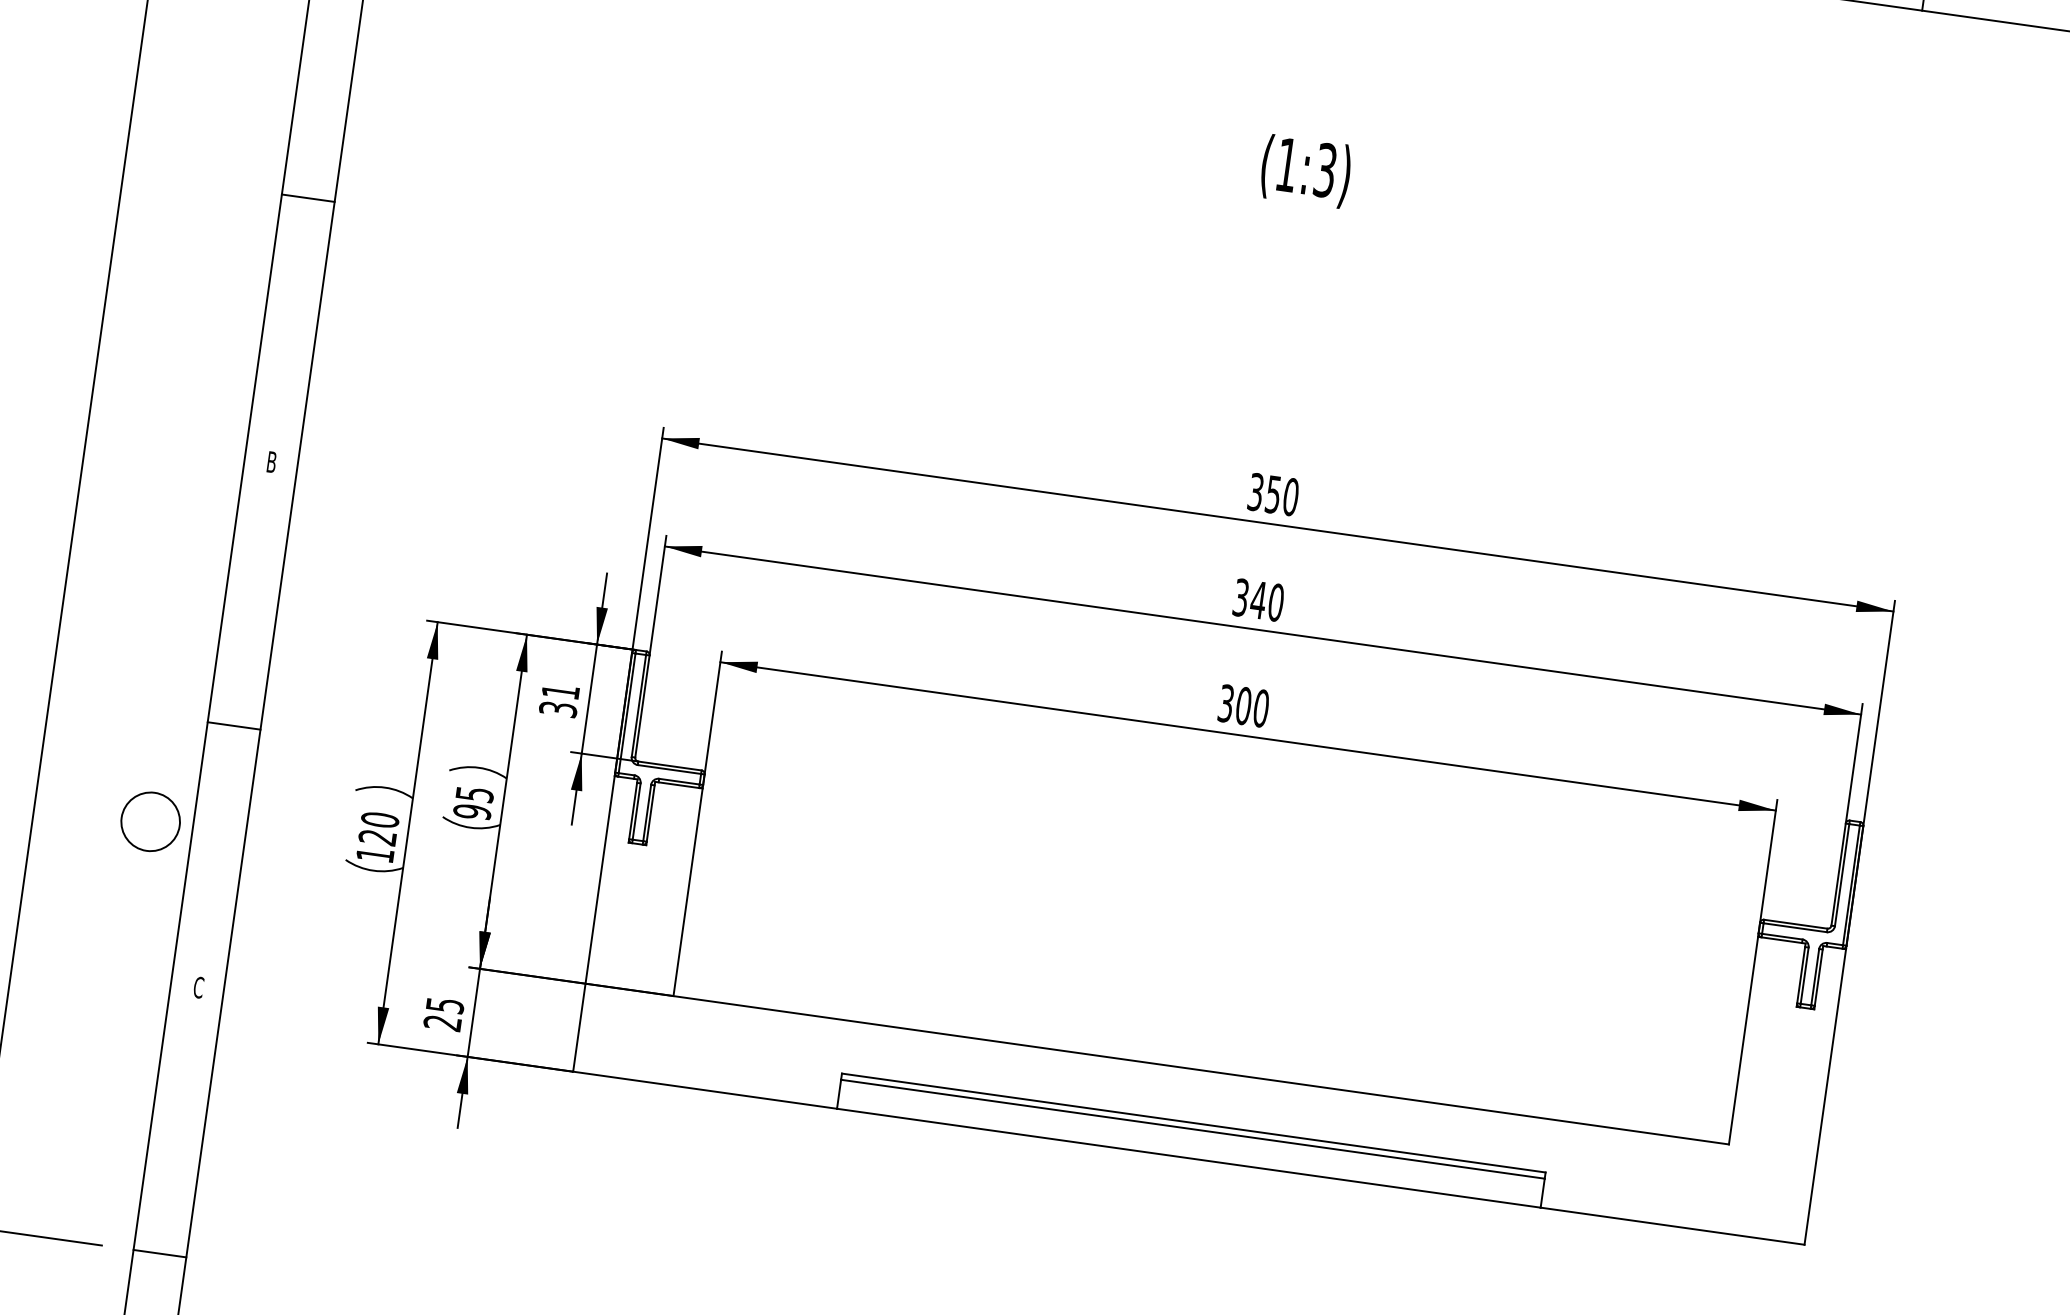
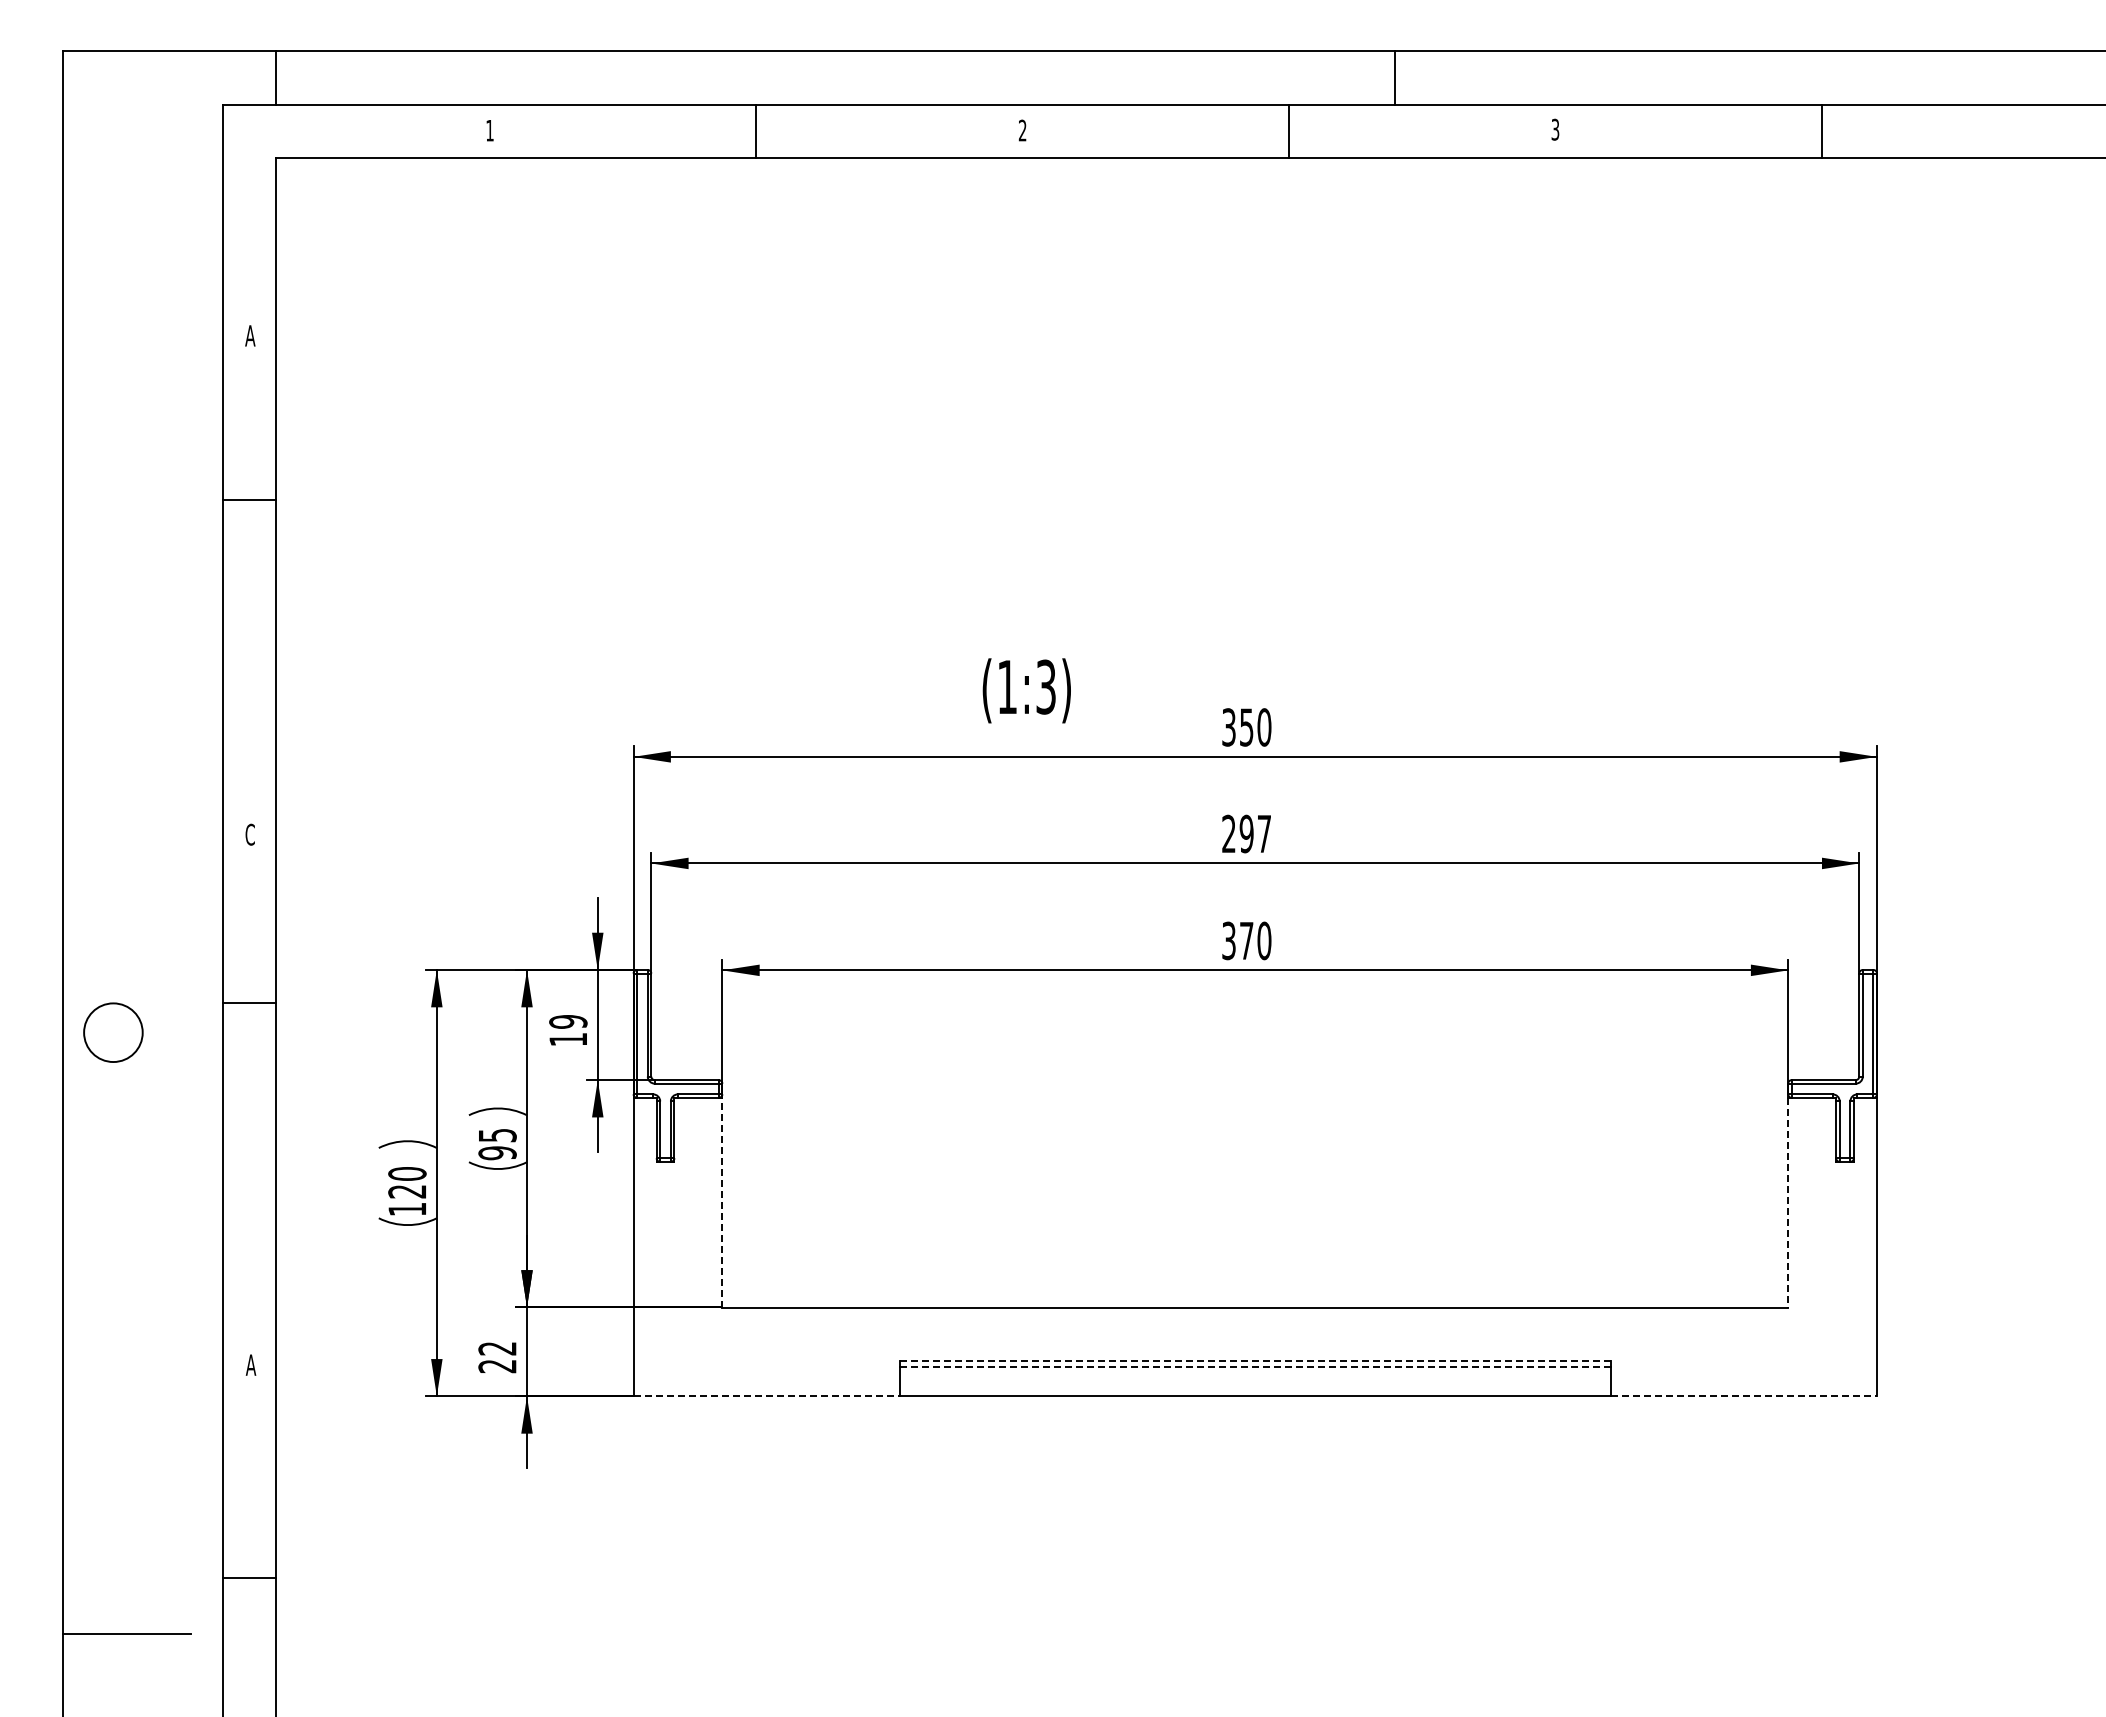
text: (1305, 171) -> (1026, 690), moved
line: (308, 198) -> (249, 500), moved
text: (271, 461) -> (249, 834), B -> C
text: (1258, 599) -> (1246, 833), 340 -> 297
text: (559, 700) -> (568, 1030), 31 -> 19
text: (1243, 705) -> (1246, 940), 300 -> 370
line: (233, 726) -> (249, 1003), moved
circle: (150, 821) -> (113, 1032), moved
line: (688, 892) -> (722, 1202), solid -> dashed
text: (198, 987) -> (250, 1365), C -> A
text: (445, 1005) -> (497, 1348), 25 -> 22
line: (1743, 1040) -> (1788, 1202), solid -> dashed
line: (705, 1090) -> (767, 1396), solid -> dashed
line: (1193, 1122) -> (1254, 1360), solid -> dashed
line: (1192, 1129) -> (1254, 1367), solid -> dashed
line: (1673, 1226) -> (1744, 1396), solid -> dashed
line: (159, 1254) -> (249, 1578), moved

